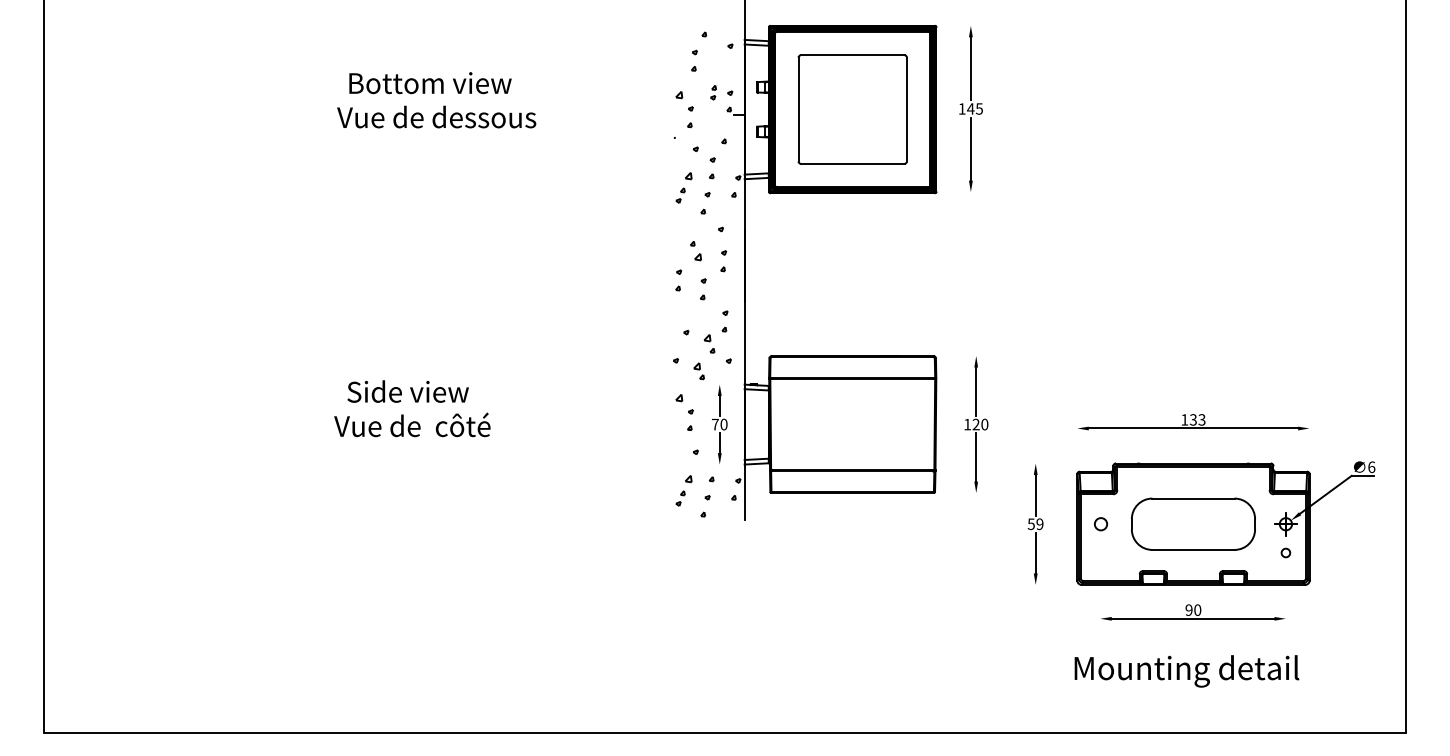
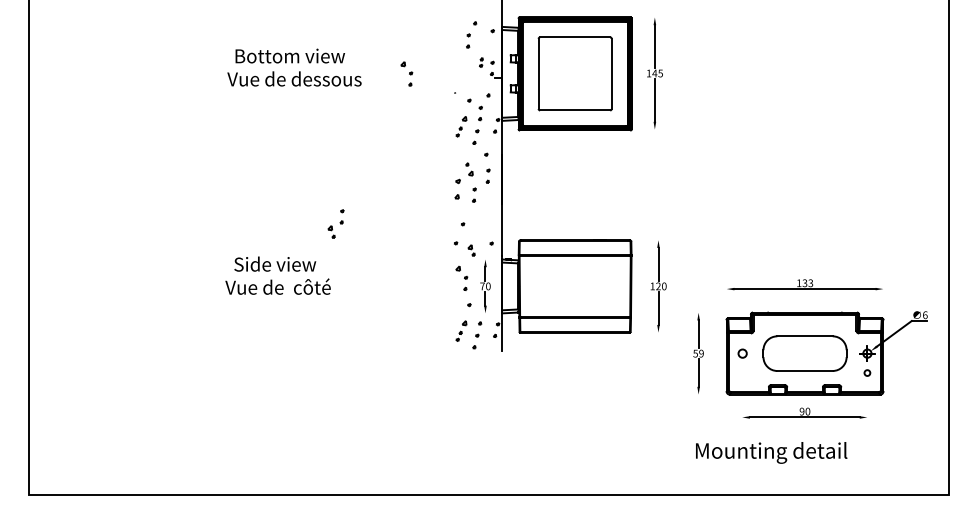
part: (684, 108) -> (406, 73), moved
part: (678, 279) -> (457, 188), size x1.4
part: (715, 331) -> (335, 223), moved
text: (1186, 670) -> (771, 452), moved

